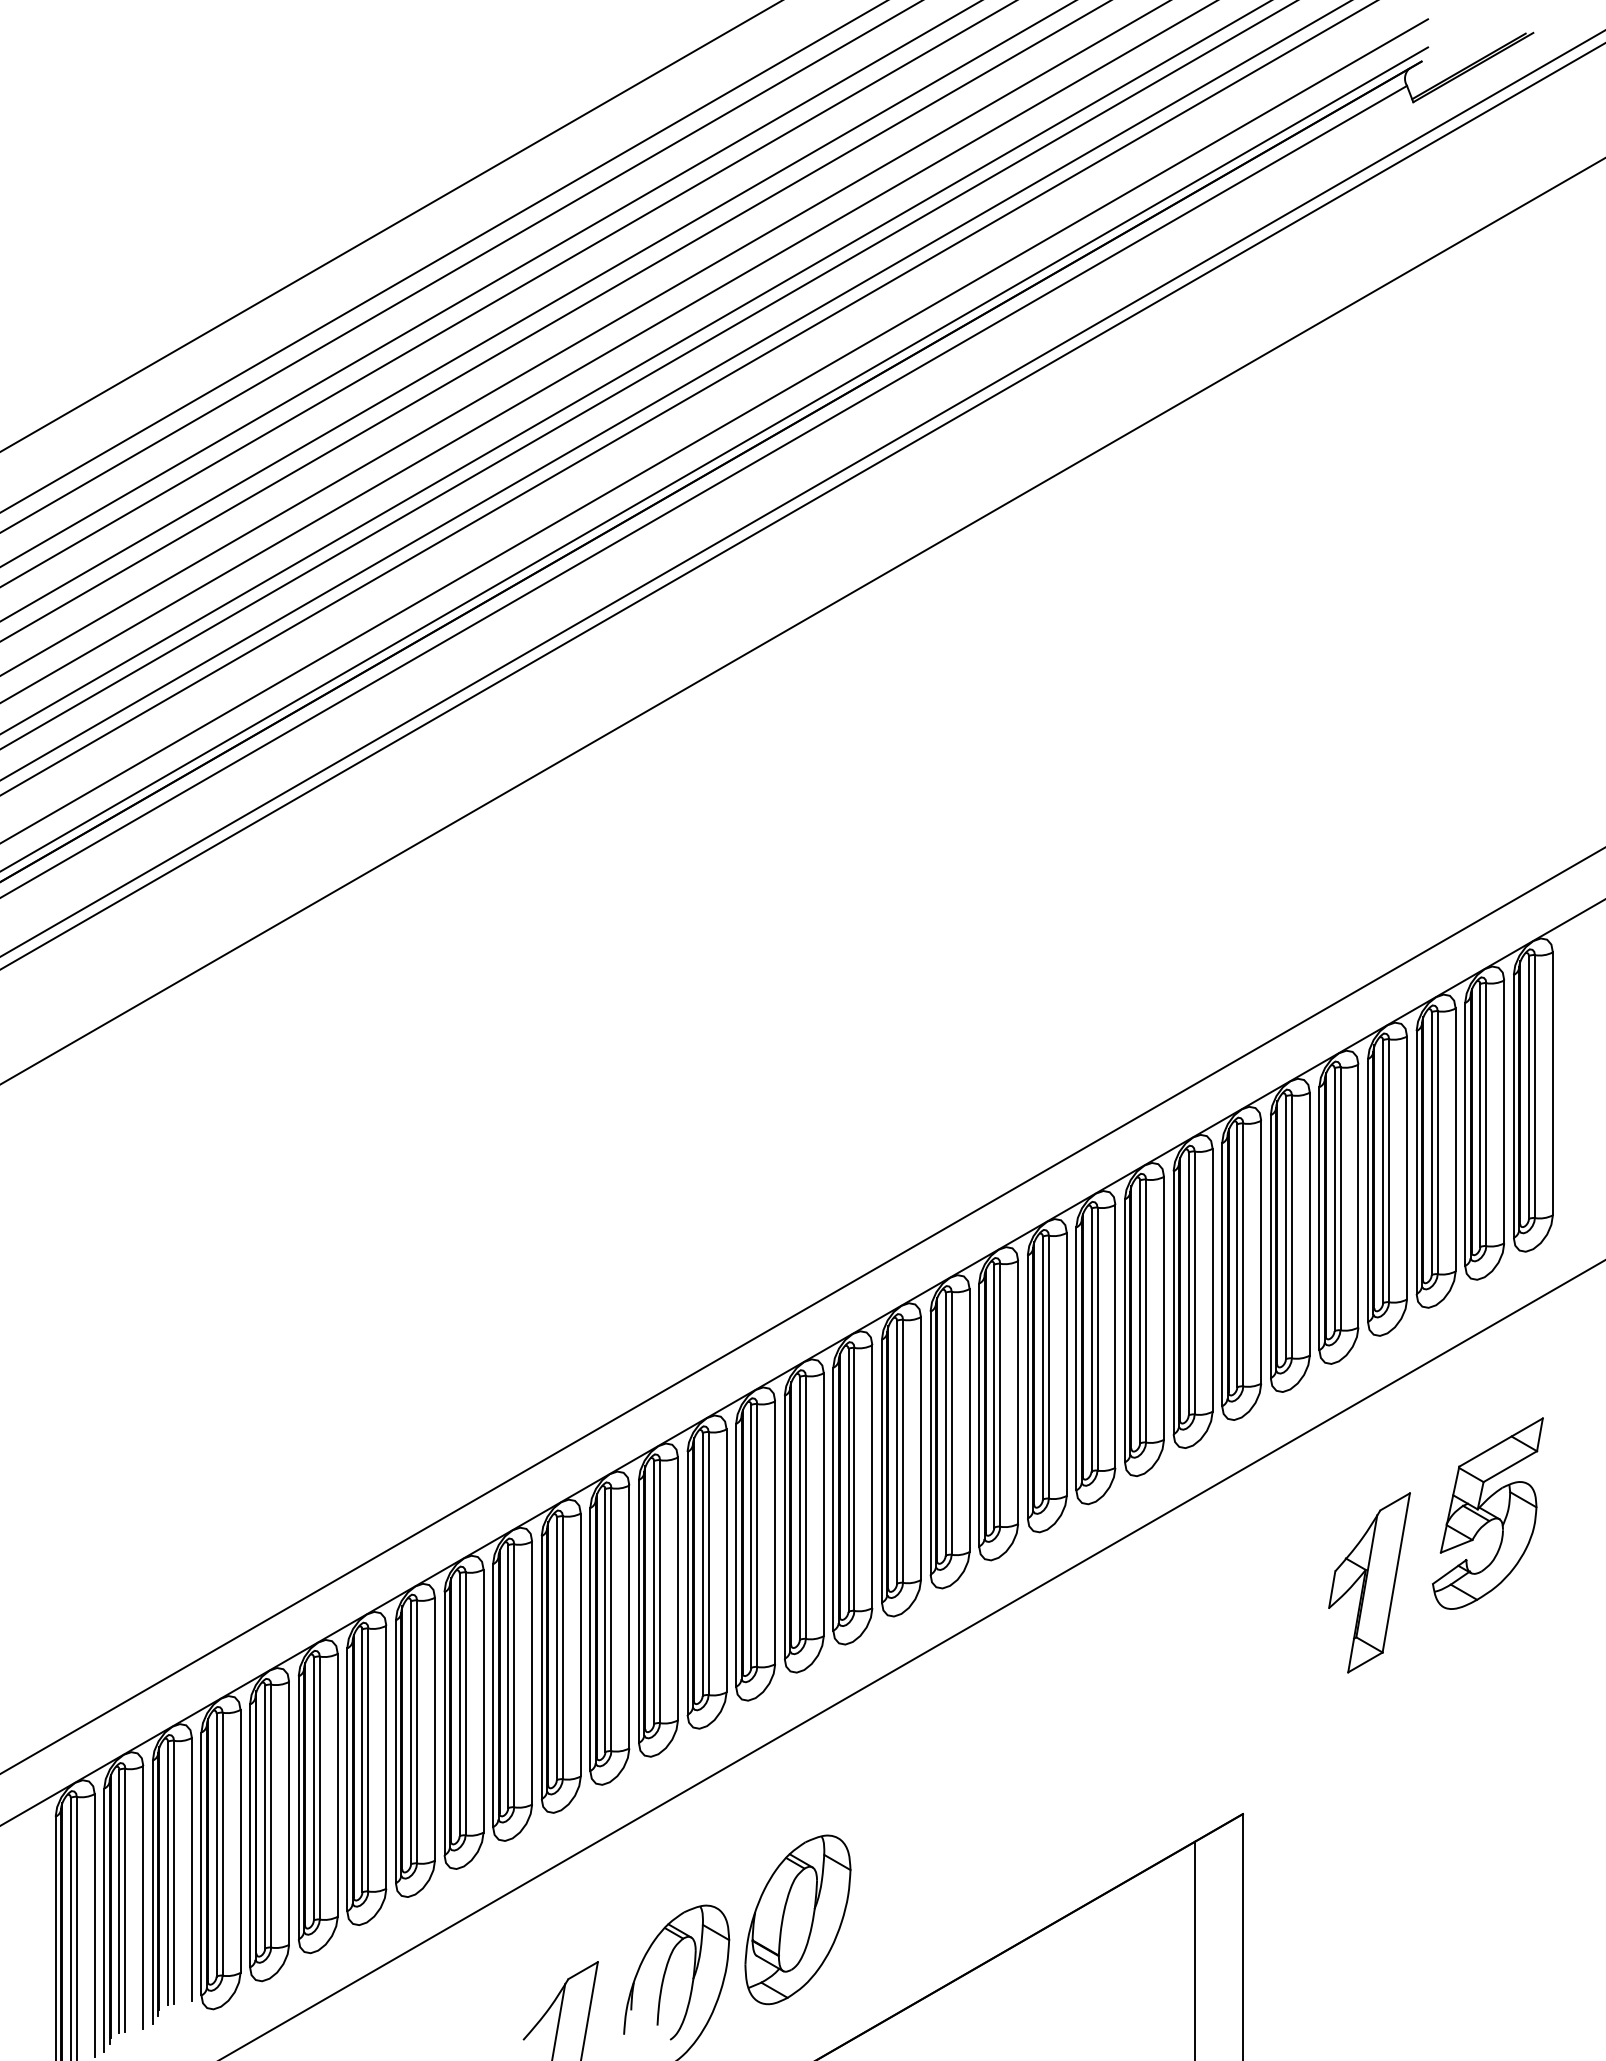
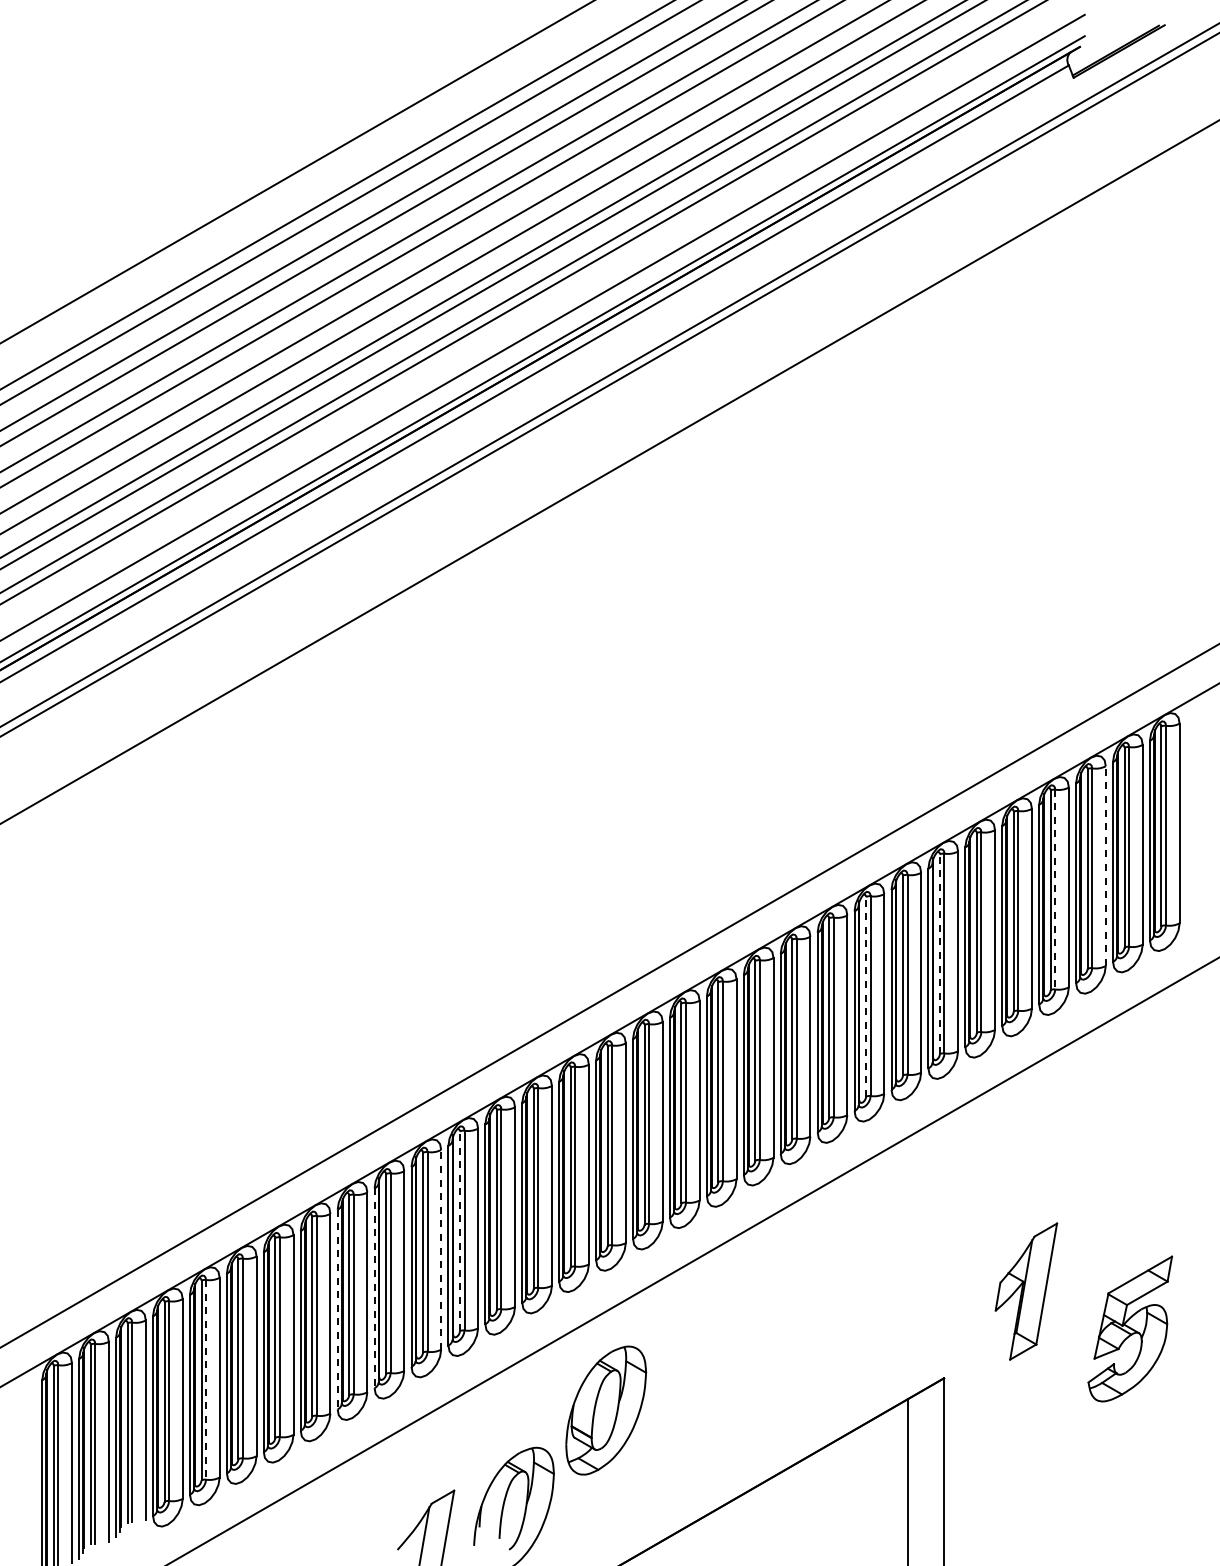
line: (1455, 1140) -> (1105, 866), solid -> dashed
line: (1389, 1170) -> (1055, 889), solid -> dashed
line: (1236, 1256) -> (939, 954), solid -> dashed
line: (1140, 1311) -> (866, 996), solid -> dashed
part: (1488, 1512) -> (1130, 1328), moved
part: (1369, 1582) -> (1026, 1291), moved
line: (604, 1620) -> (459, 1231), solid -> dashed
line: (581, 1644) -> (441, 1249), solid -> dashed
line: (492, 1695) -> (374, 1288), solid -> dashed
line: (444, 1723) -> (337, 1309), solid -> dashed
line: (271, 1815) -> (206, 1379), solid -> dashed
part: (798, 1919) -> (606, 1410), moved

